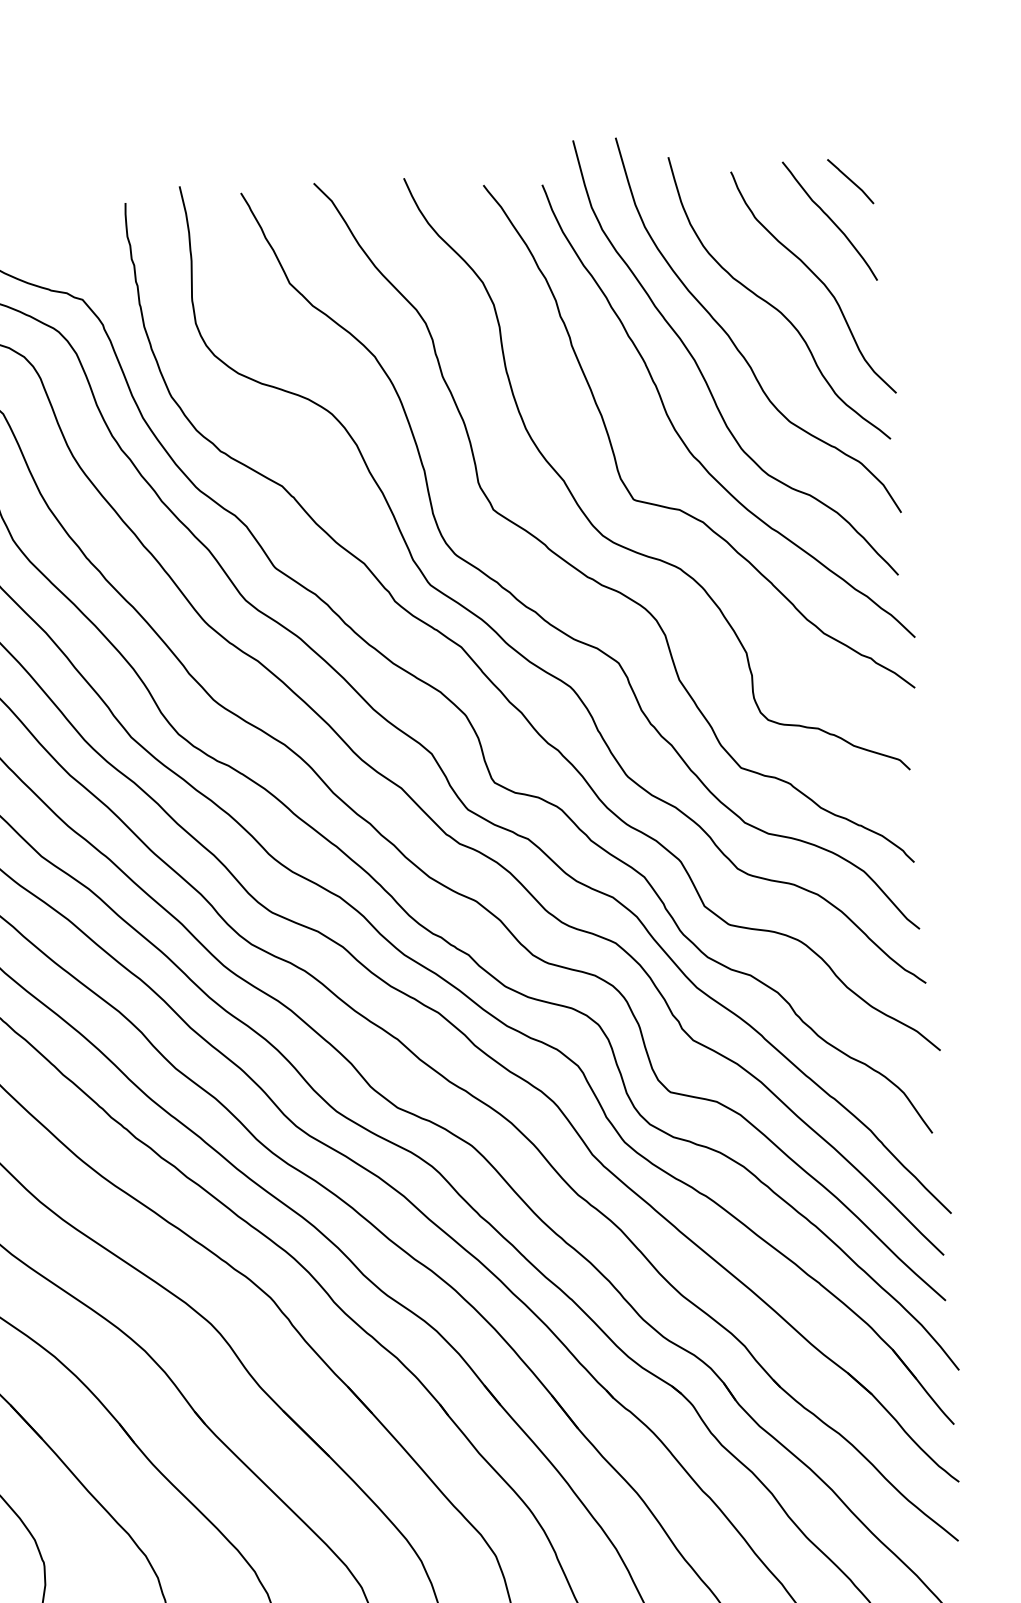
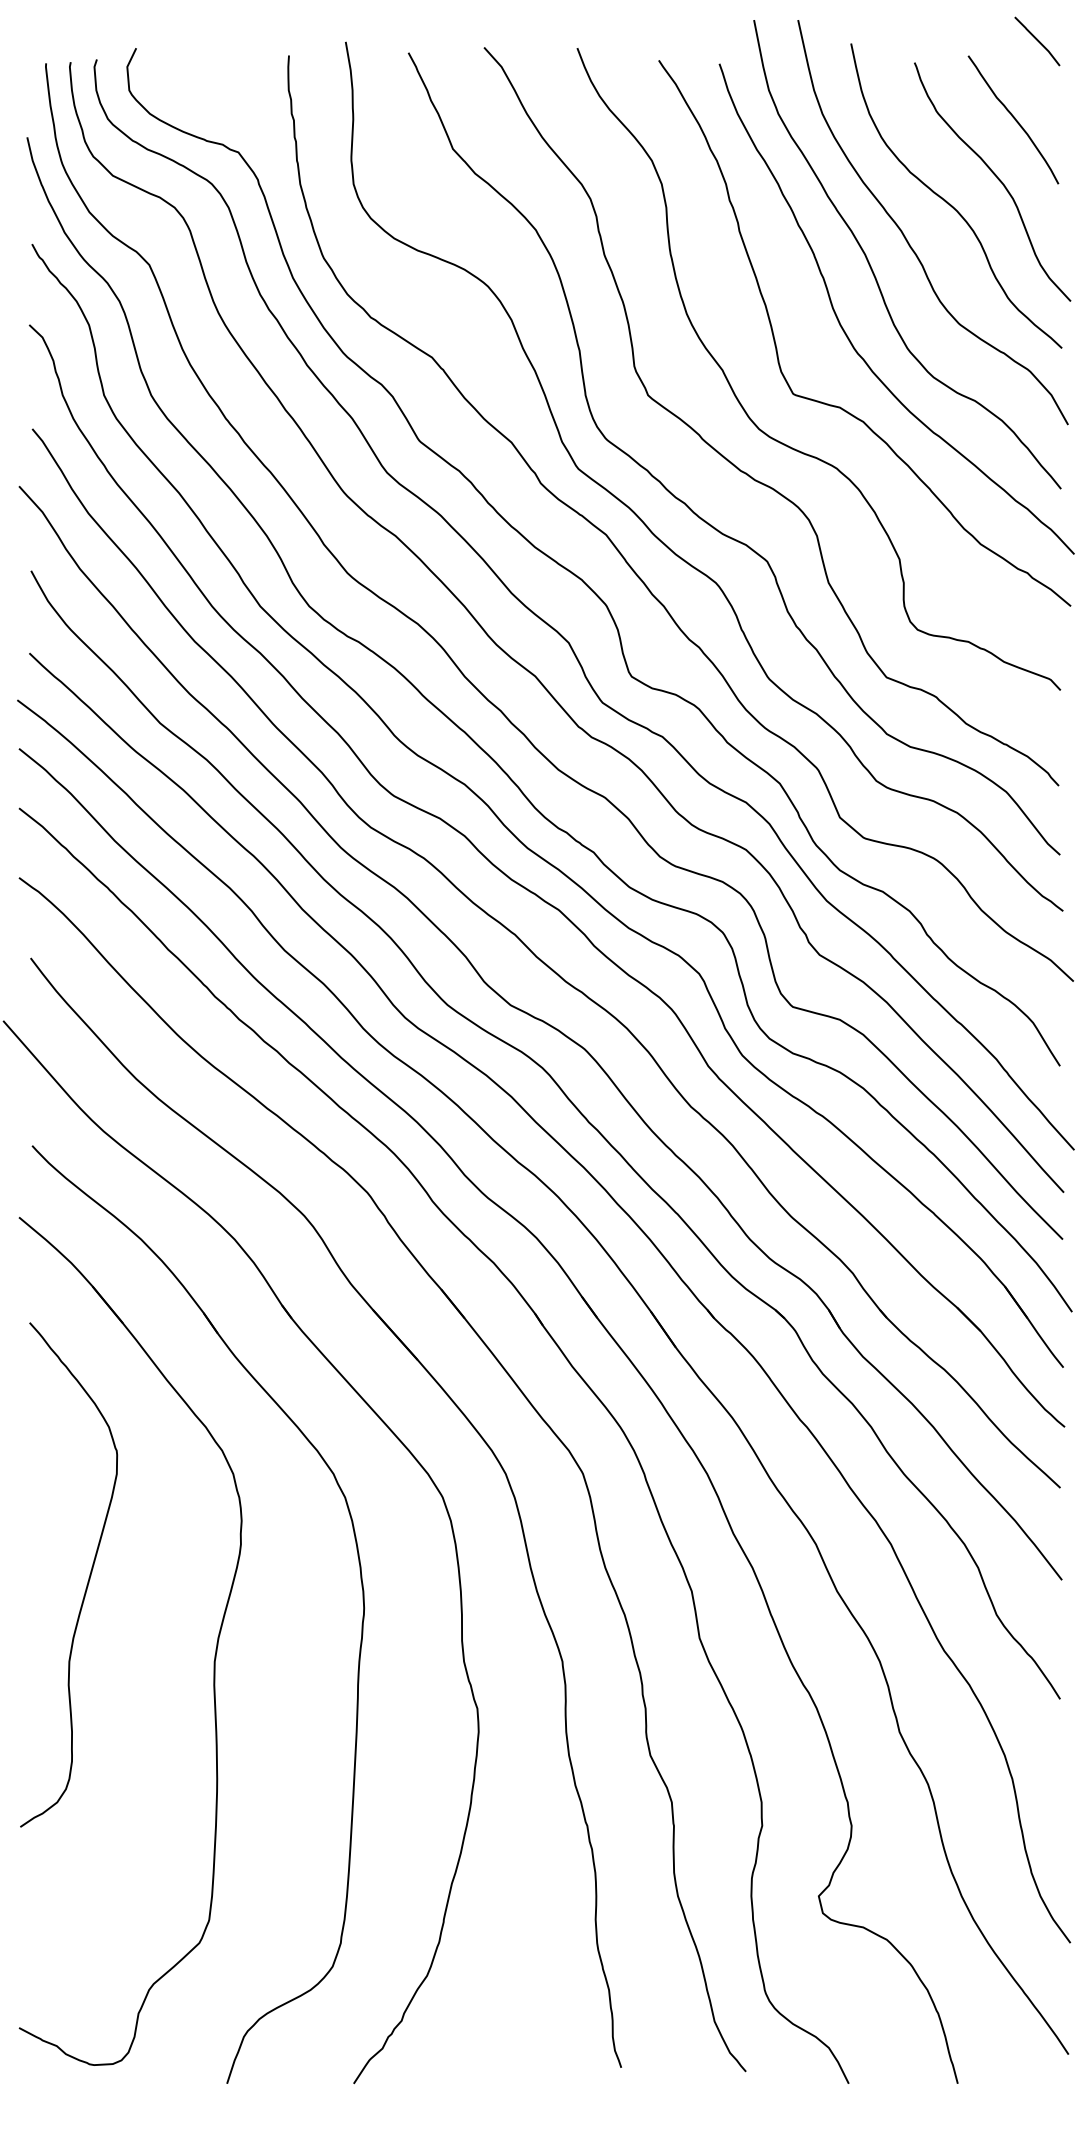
line: (850, 181) -> (1037, 41), moved

